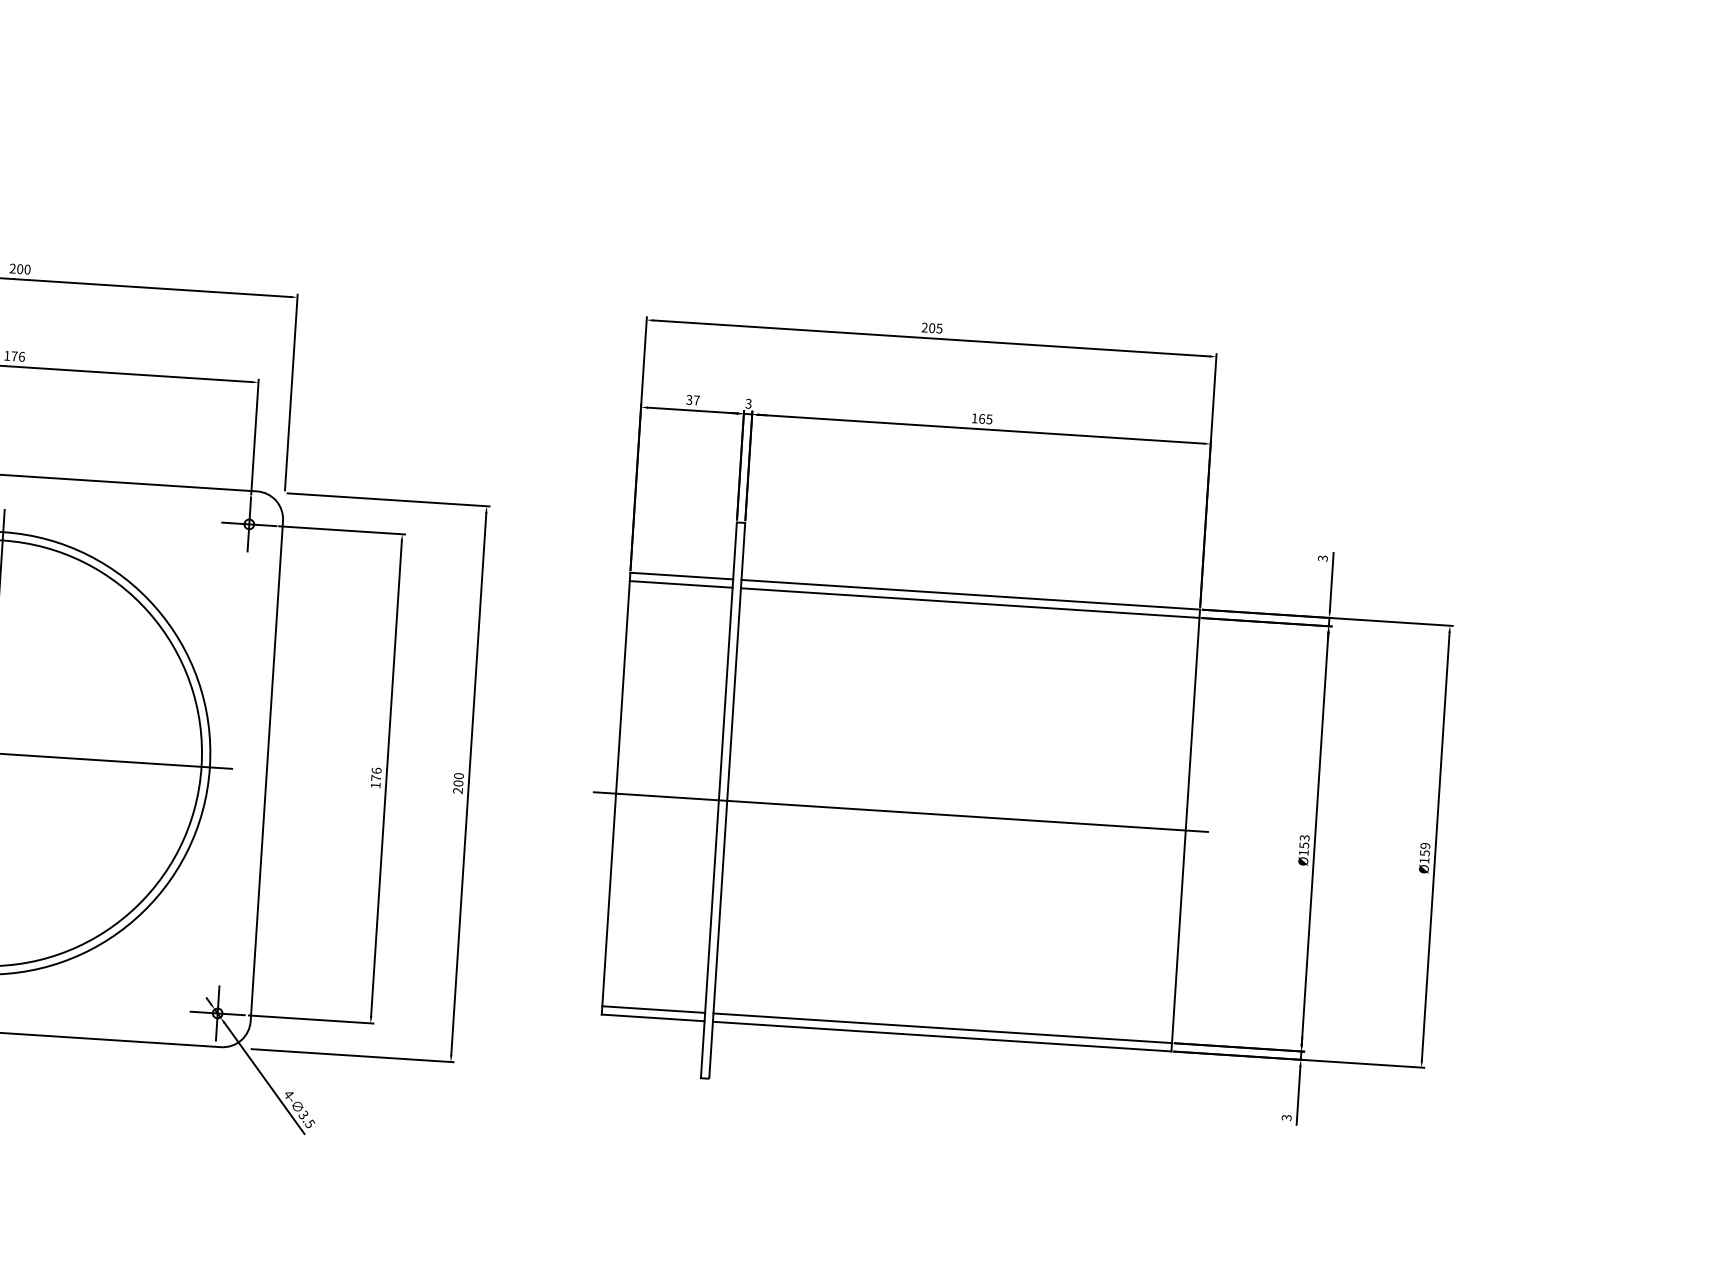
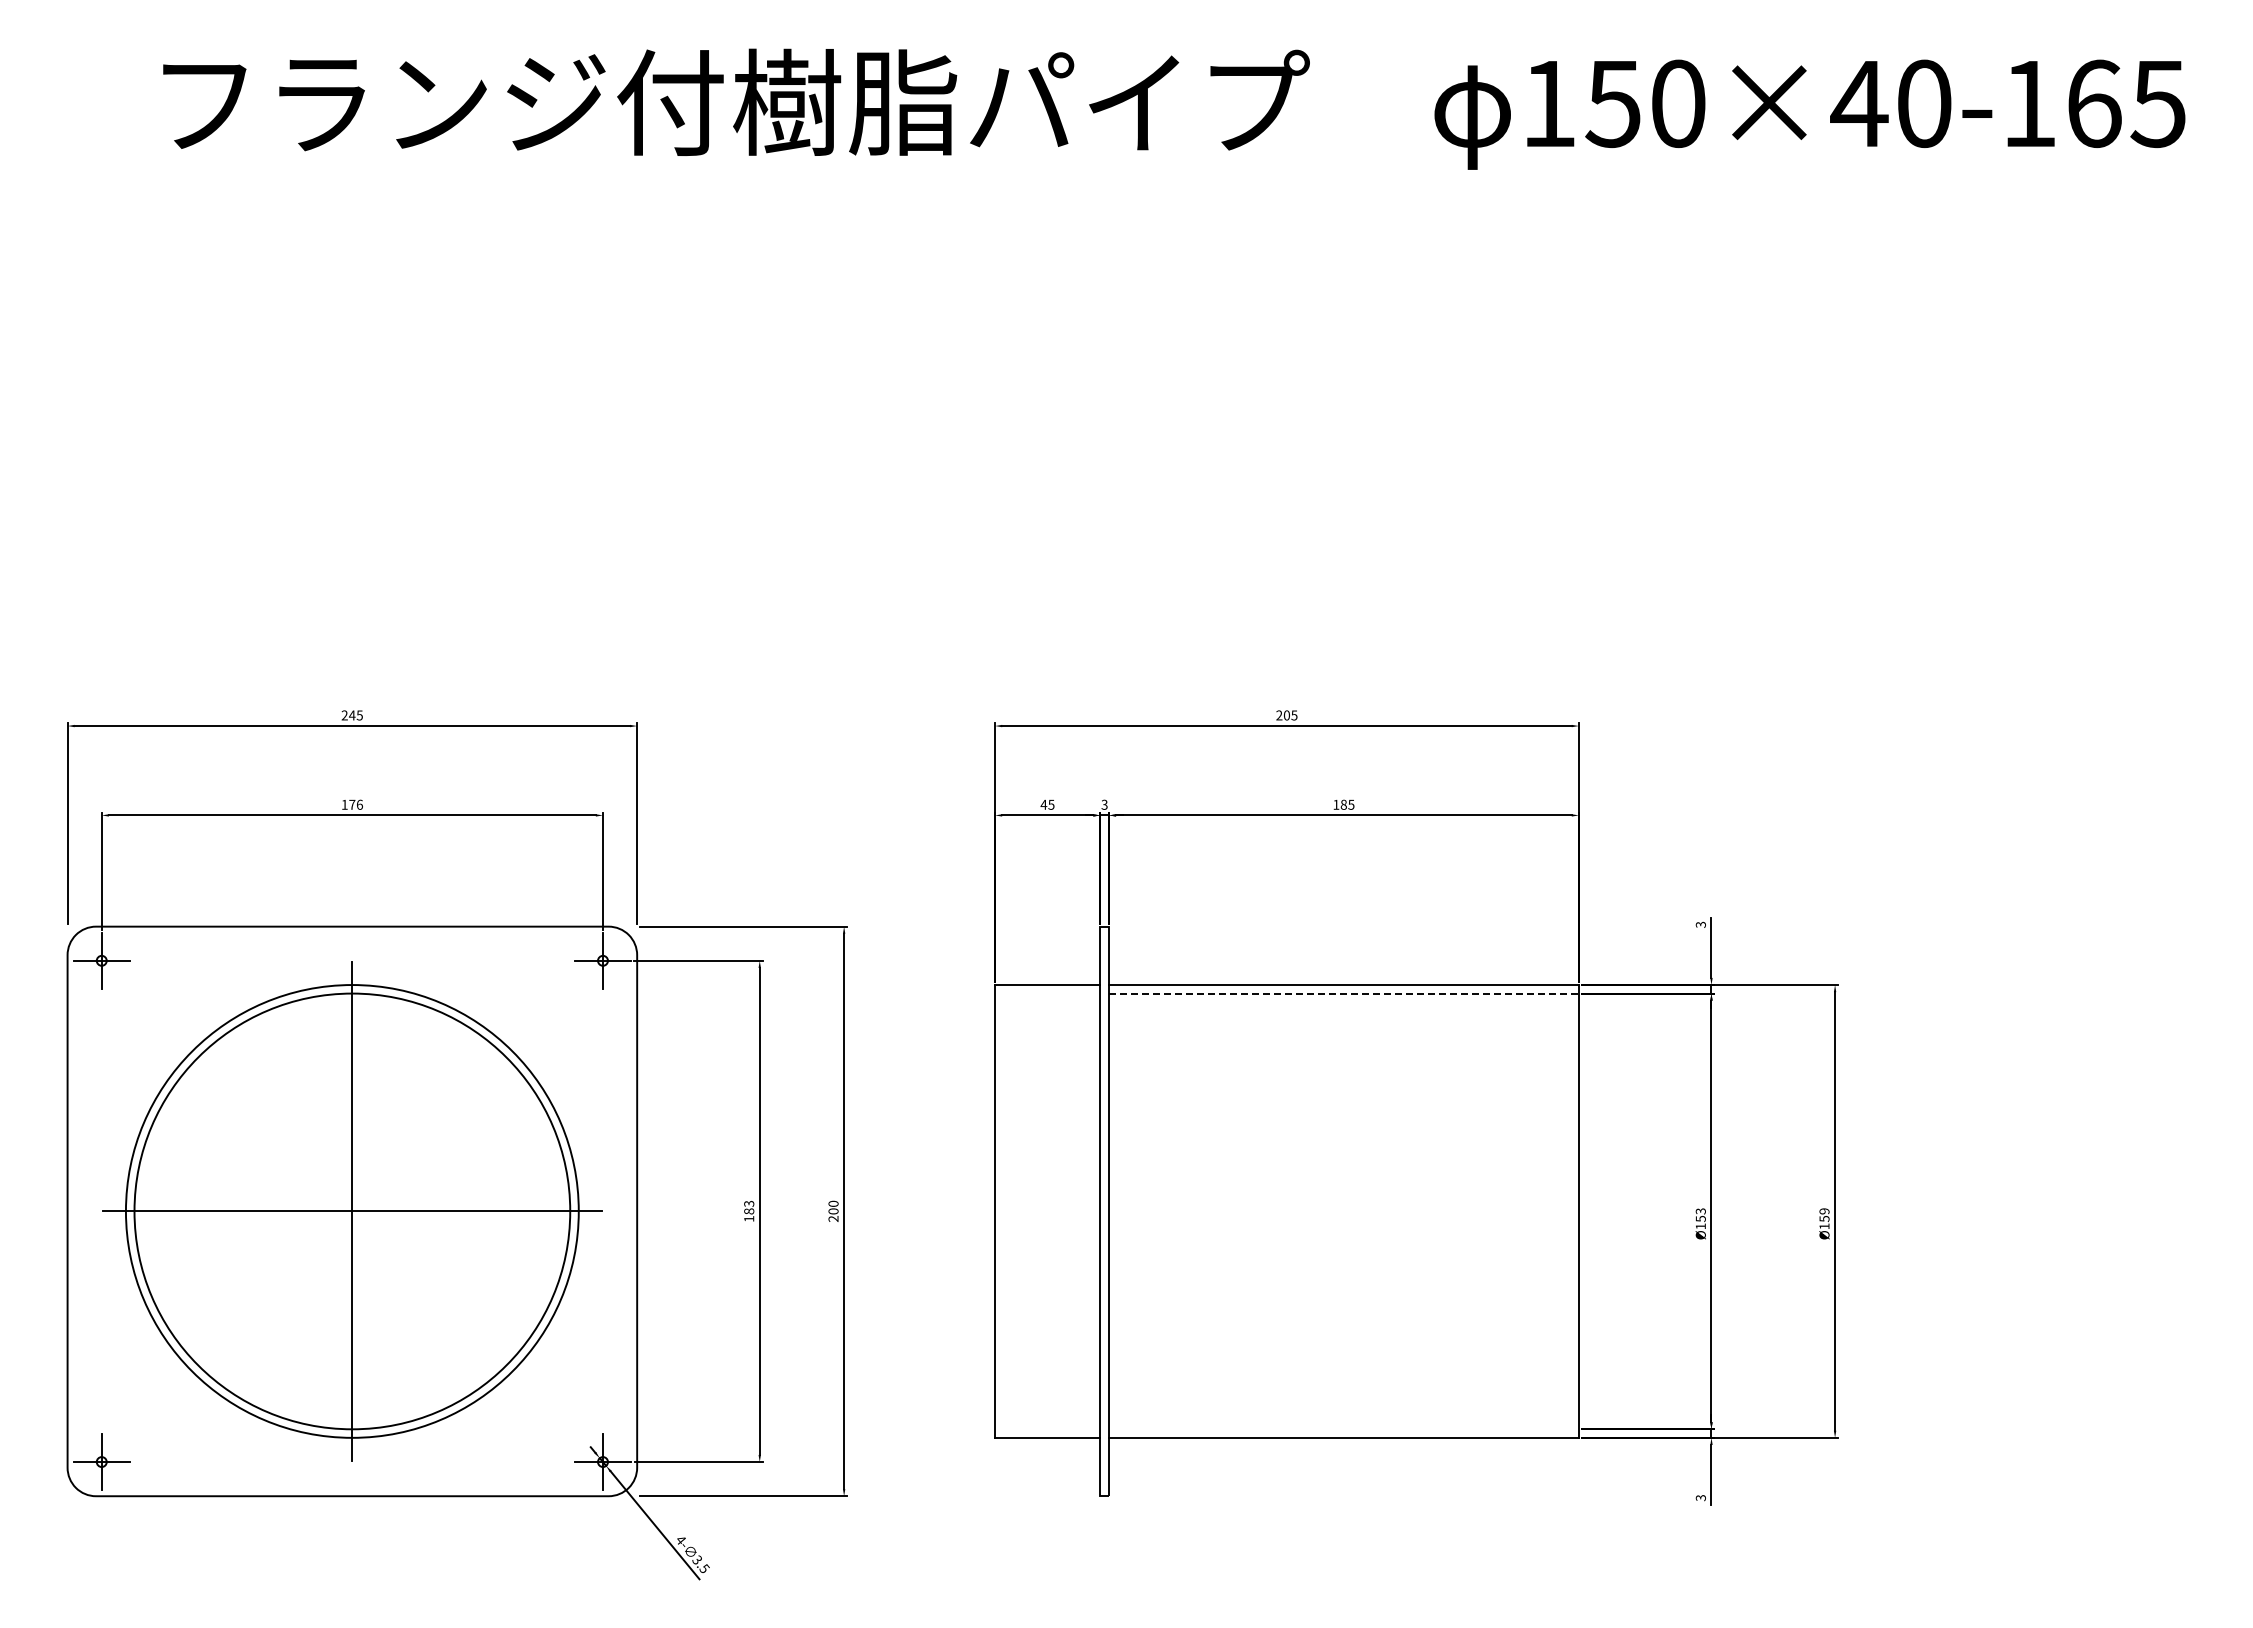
text: (23, 269) -> (355, 715), 200 -> 245
text: (692, 399) -> (1047, 804), 37 -> 45
text: (981, 418) -> (1343, 804), 165 -> 185
line: (681, 584) -> (1047, 993), removed
line: (969, 603) -> (1343, 993), solid -> dashed
text: (376, 774) -> (749, 1207), 176 -> 183
line: (900, 812) -> (1286, 1211), removed
line: (653, 1009) -> (1047, 1429), removed
line: (942, 1028) -> (1343, 1429), removed

